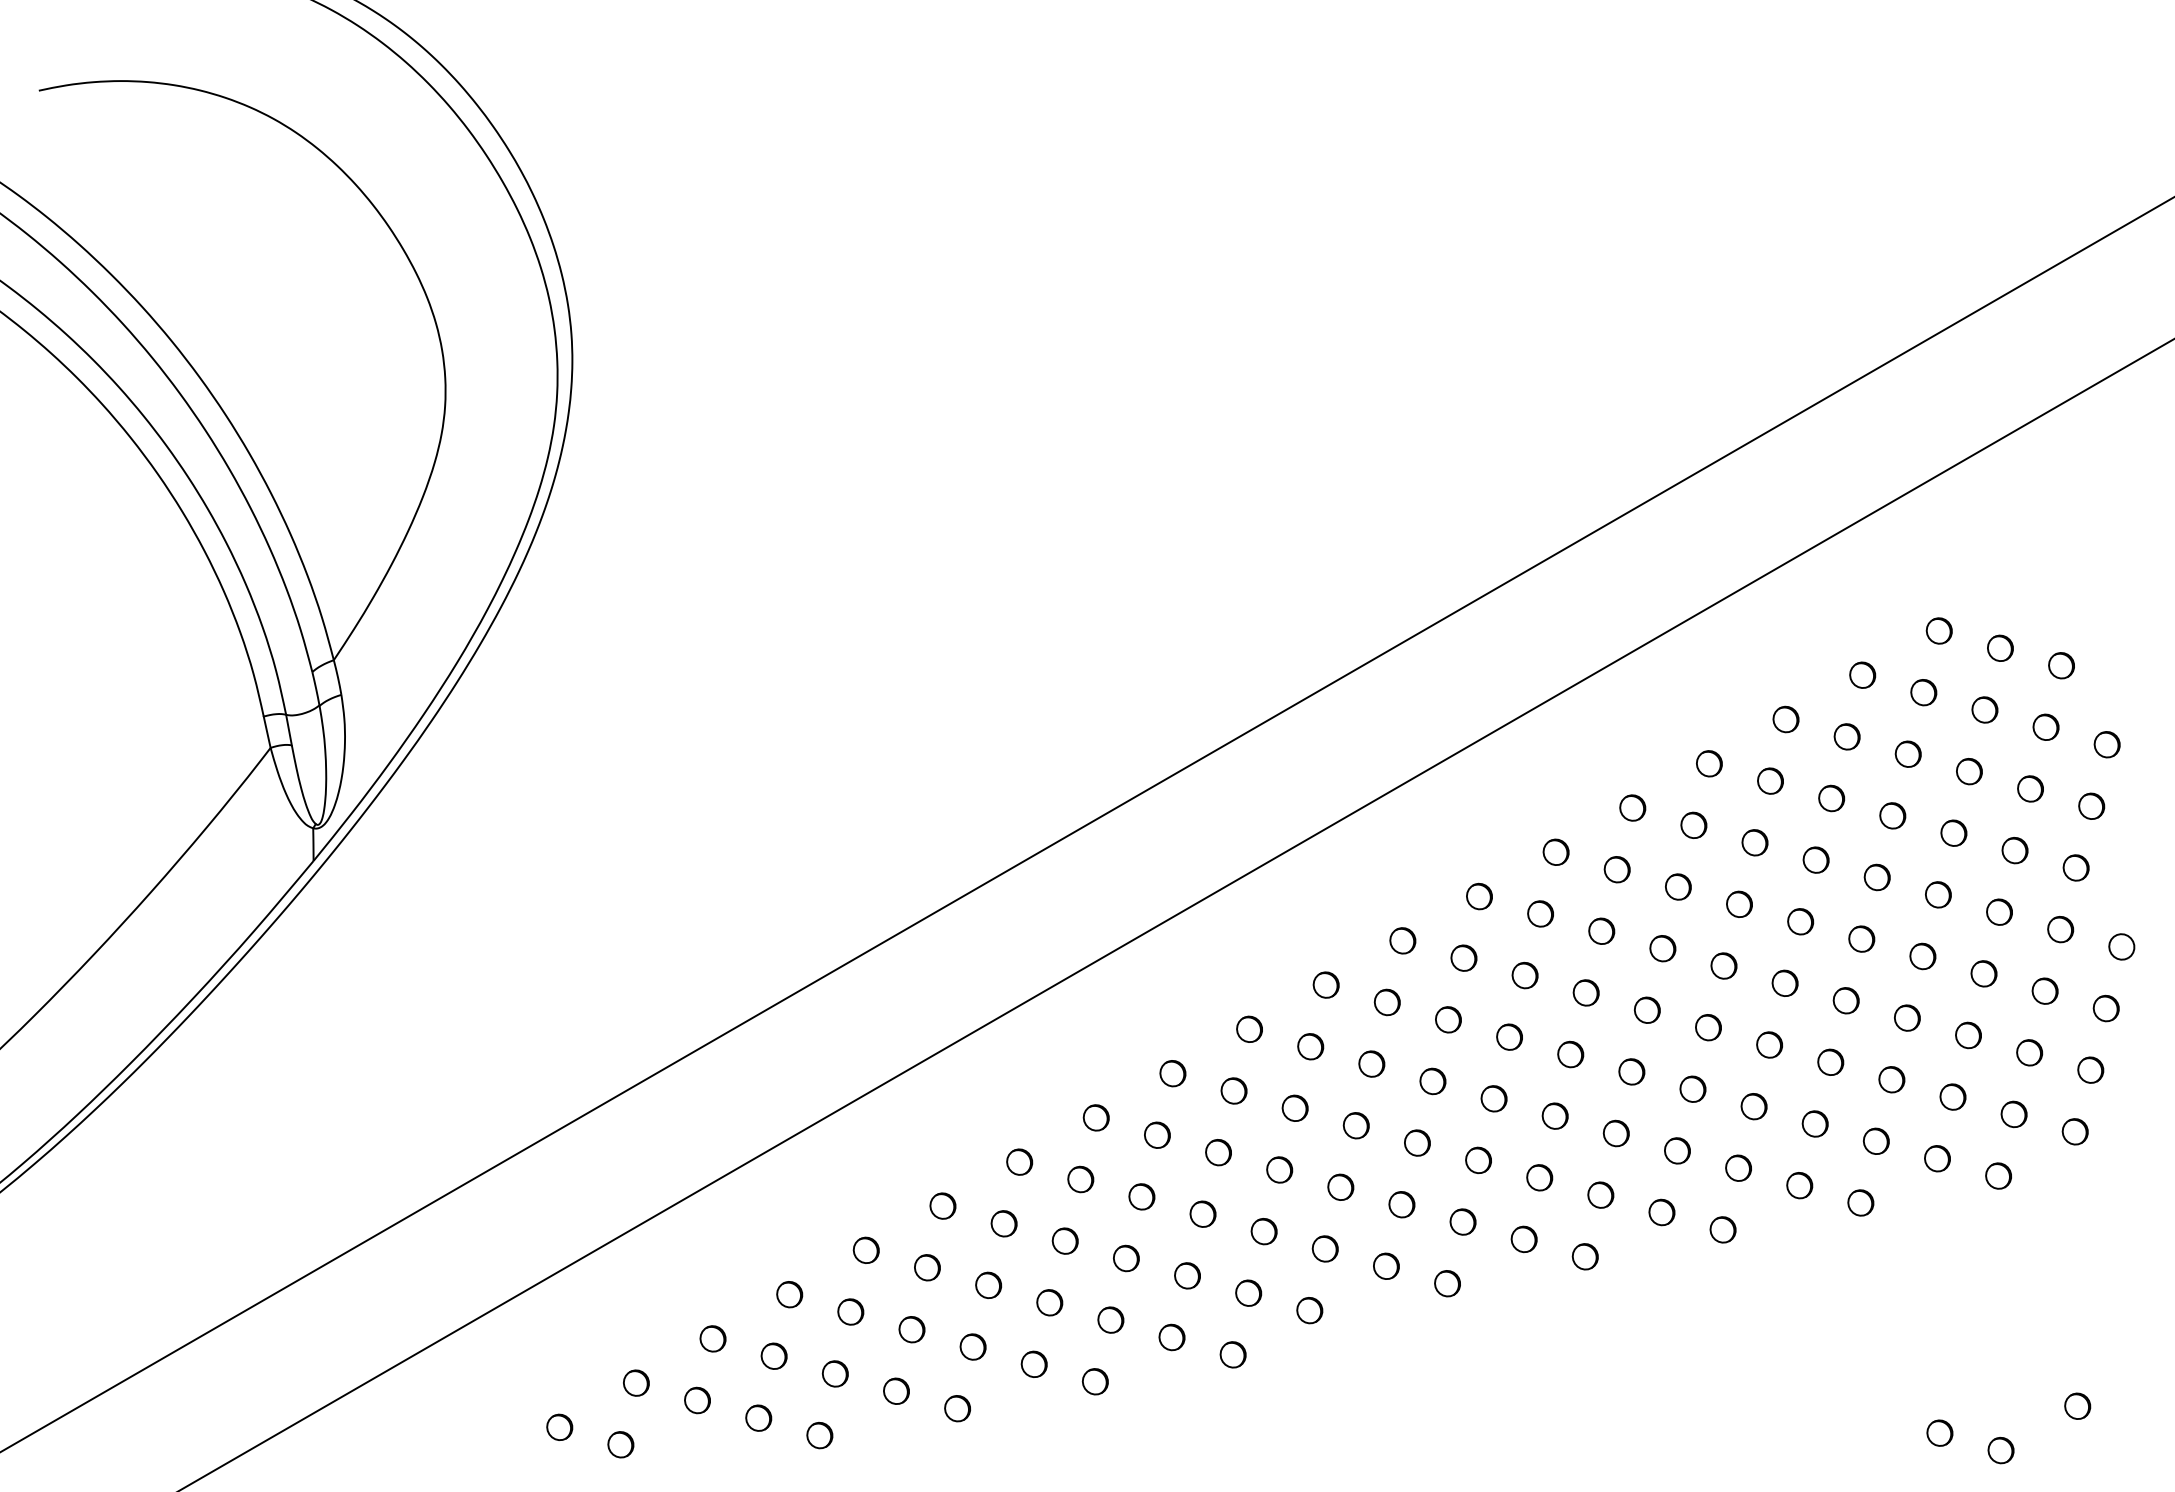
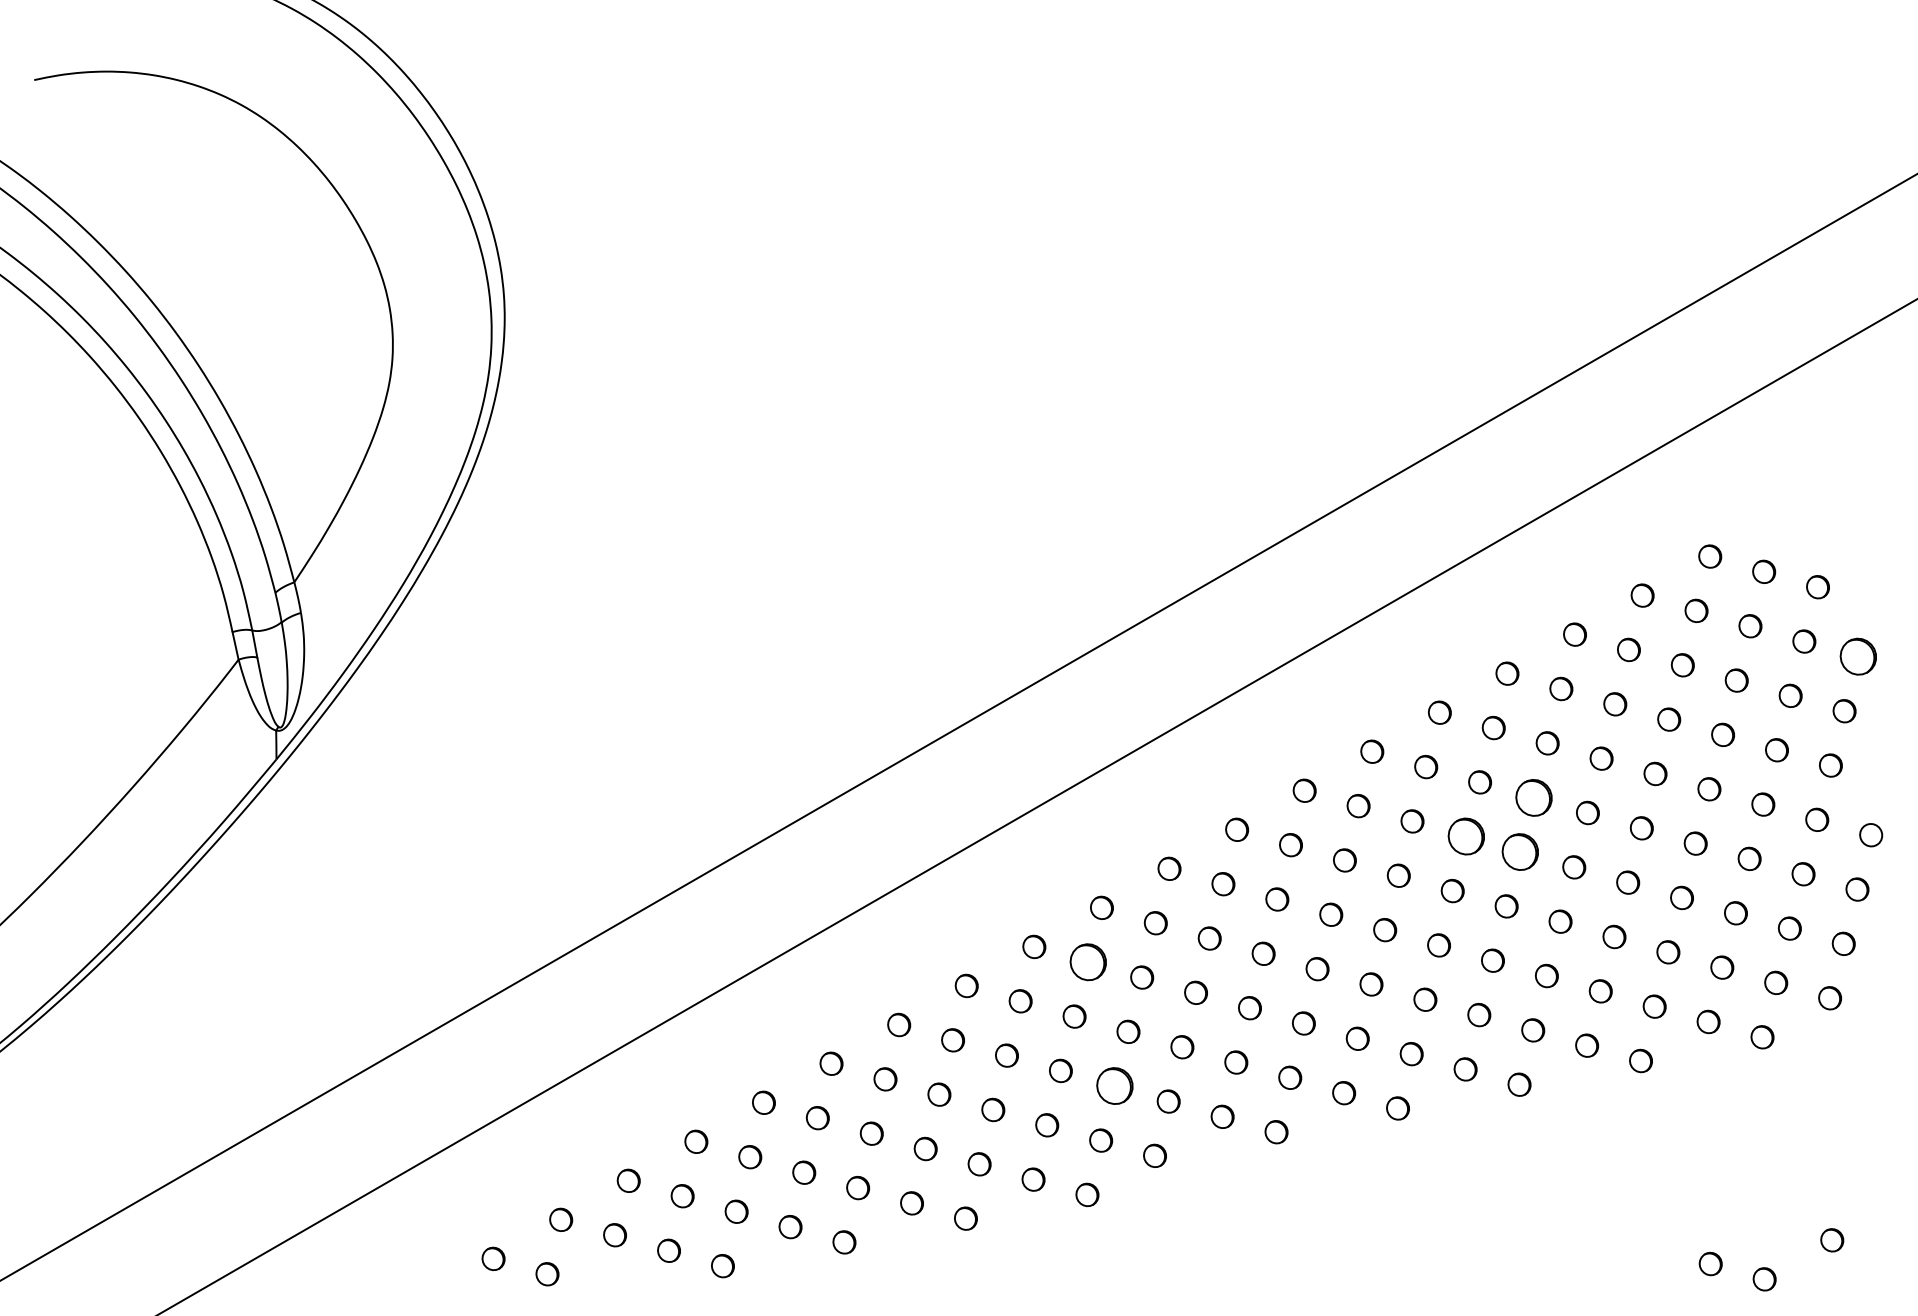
part: (2106, 744) -> (1857, 656), size x1.6
part: (1739, 903) -> (1533, 796), size x1.6
part: (1662, 948) -> (1466, 836), size x1.6
part: (1723, 965) -> (1519, 851), size x1.6
part: (1233, 1090) -> (1087, 961), size x1.6
part: (1263, 1231) -> (1114, 1086), size x1.6

